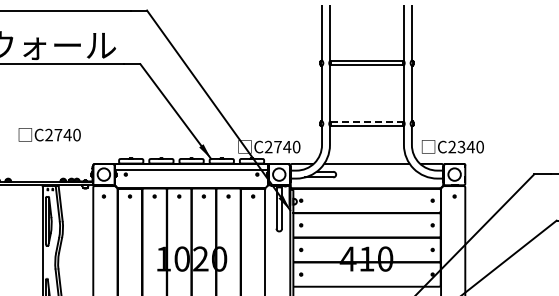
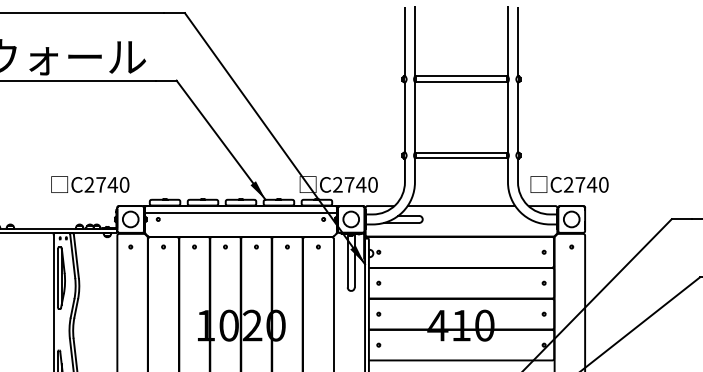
line: (367, 121) -> (462, 152), dashed -> solid
text: (49, 134) -> (89, 184), moved
text: (461, 146) -> (580, 184), C2340 -> C2740

